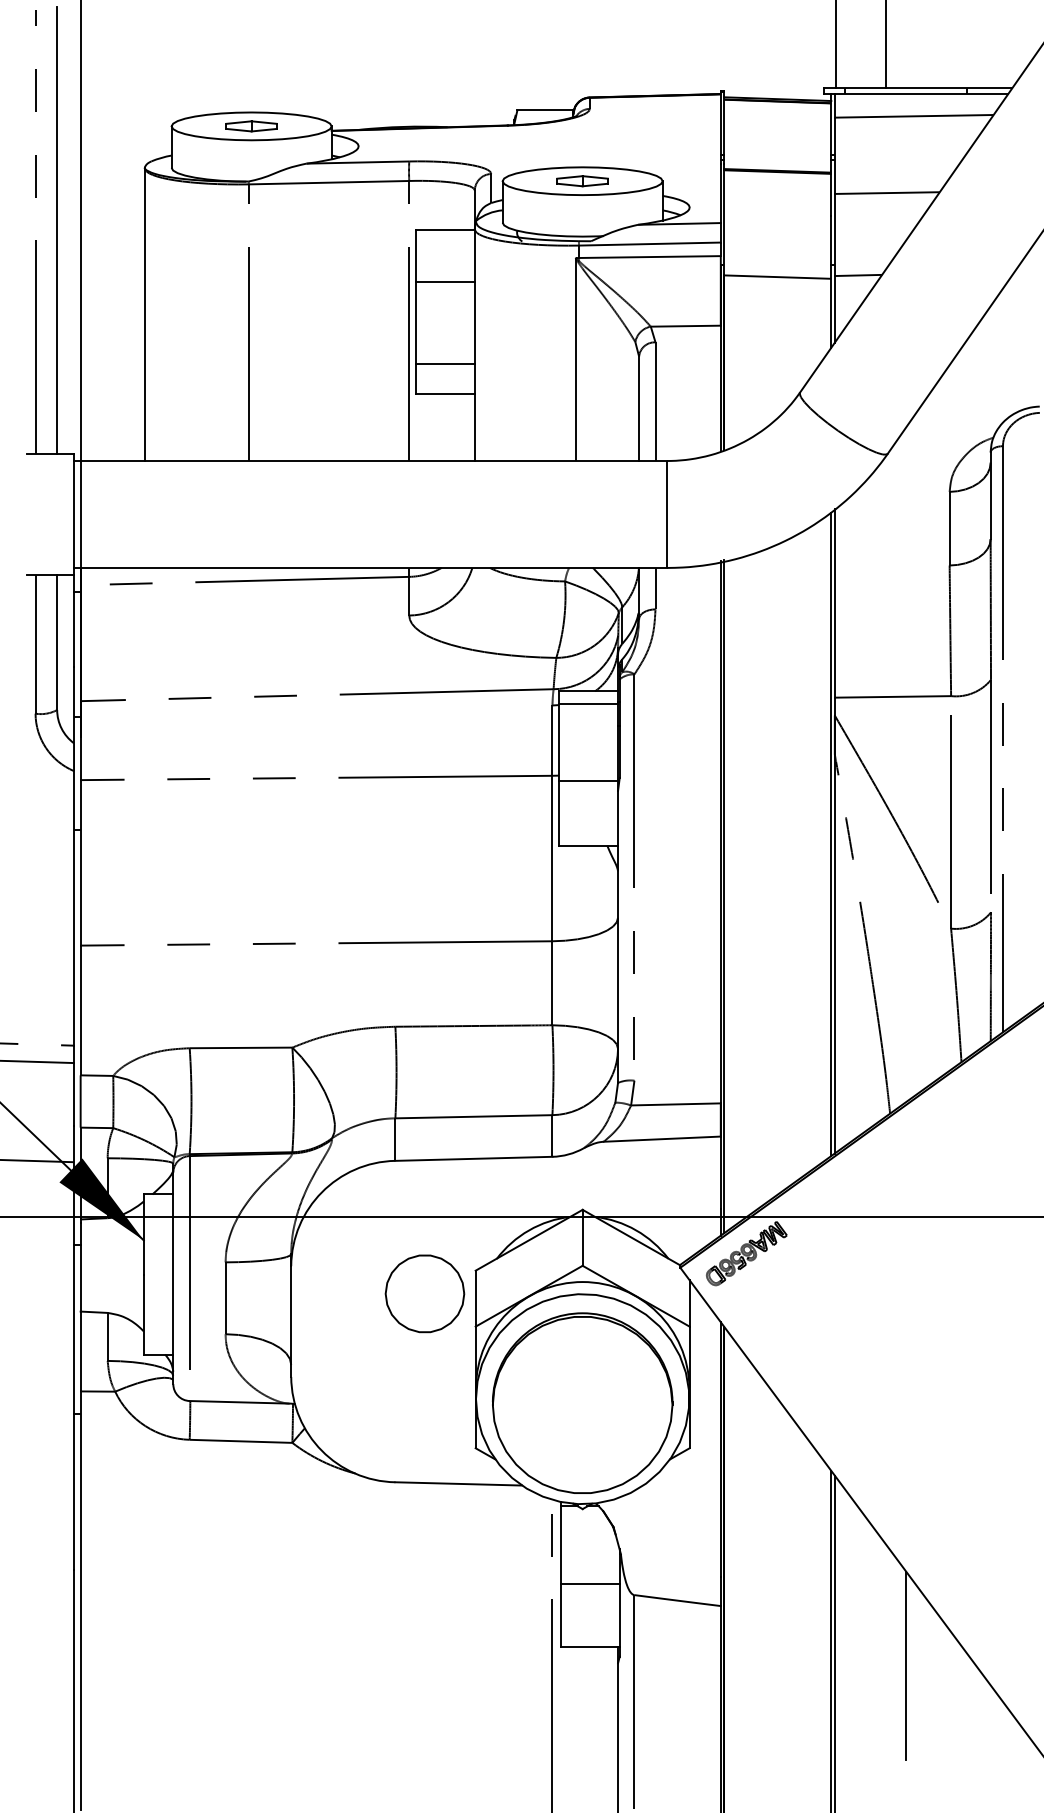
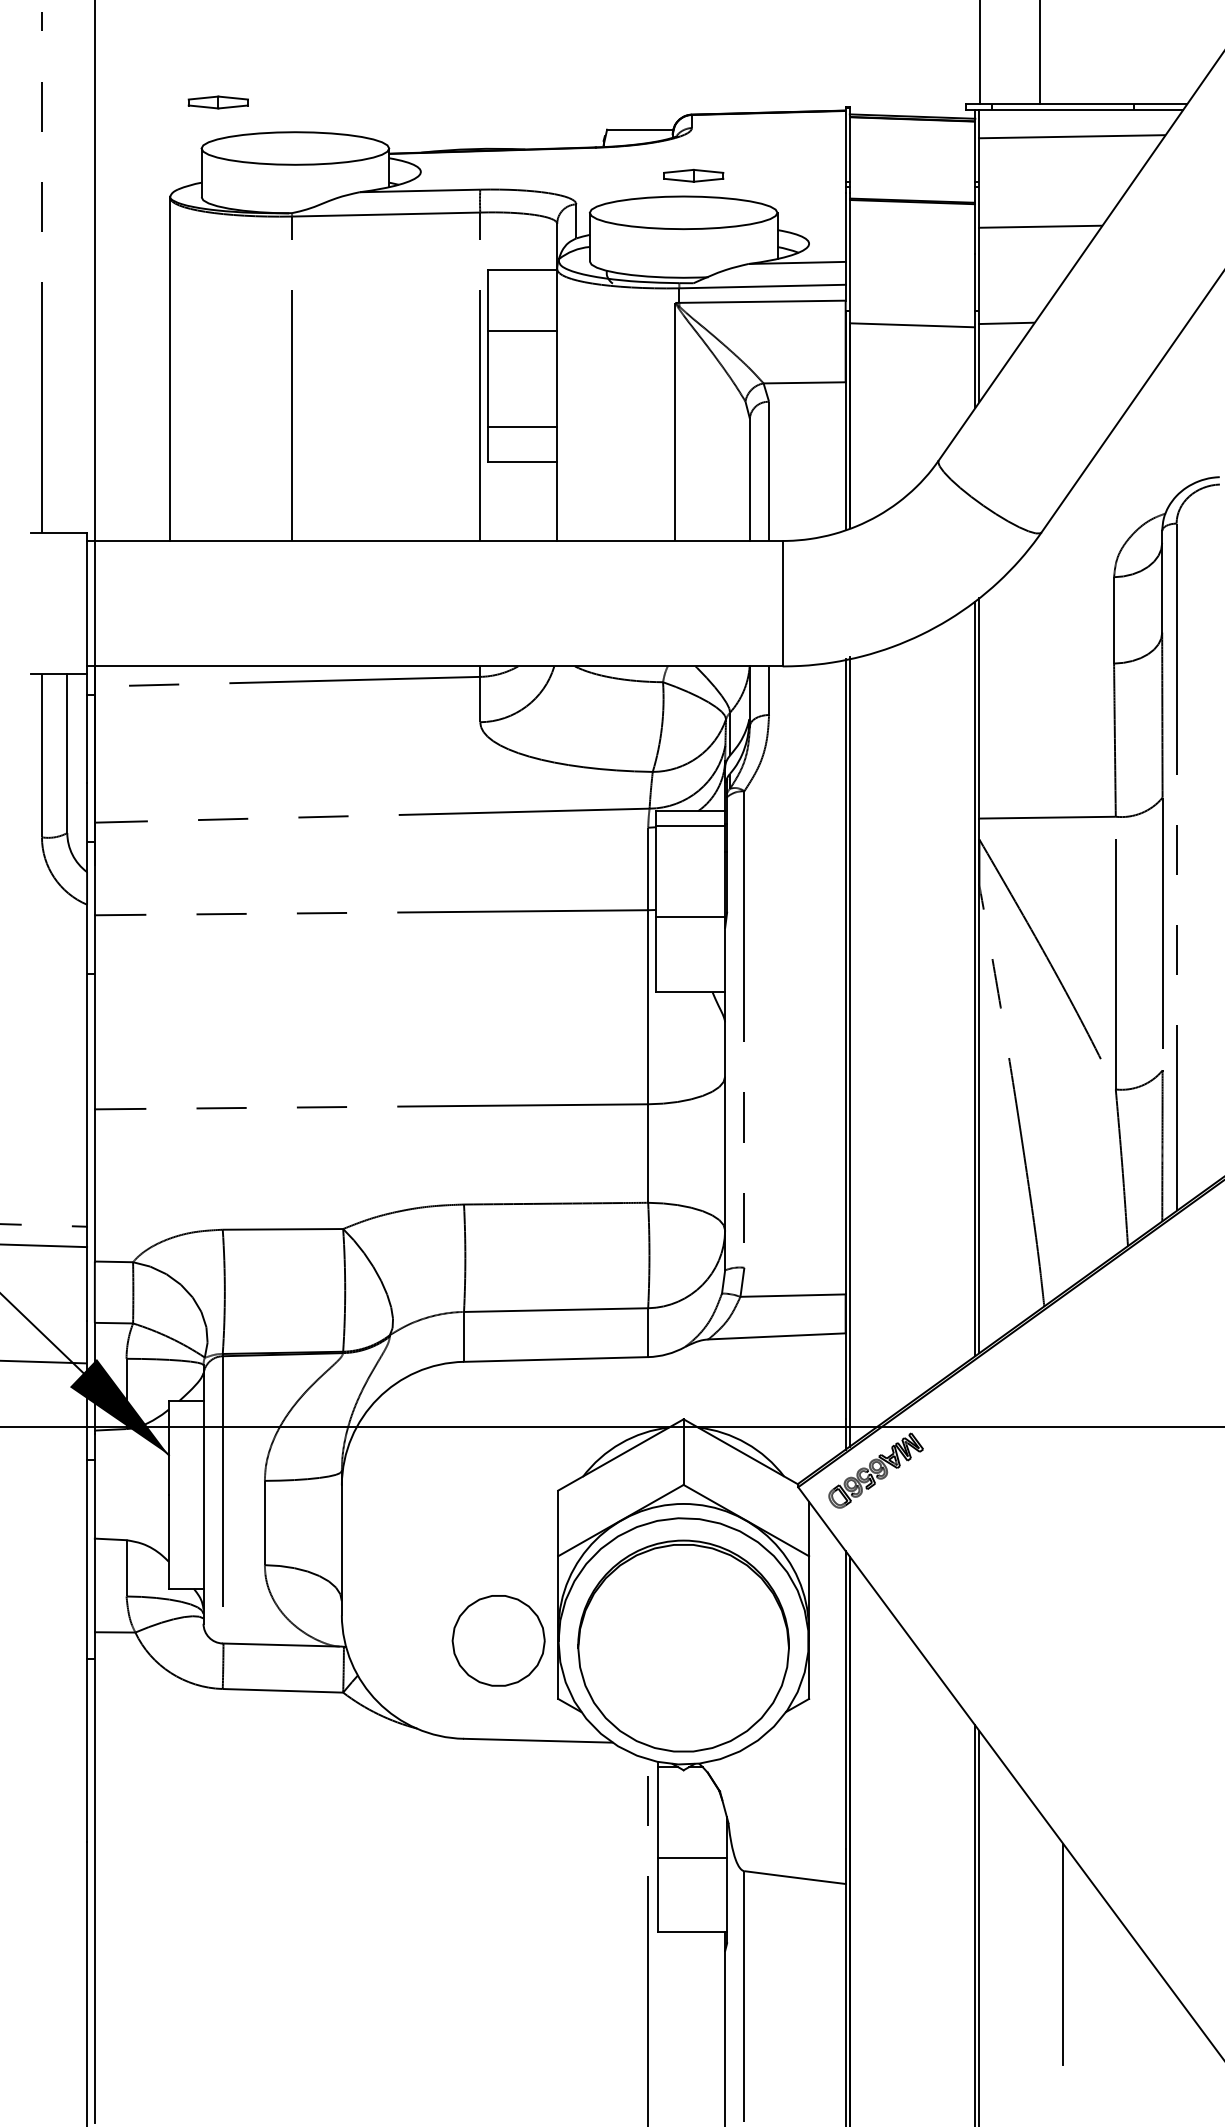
part: (250, 126) -> (217, 102), moved
part: (582, 180) -> (693, 175), moved
line: (57, 230) -> (67, 270), removed
part: (424, 1293) -> (498, 1640), moved

